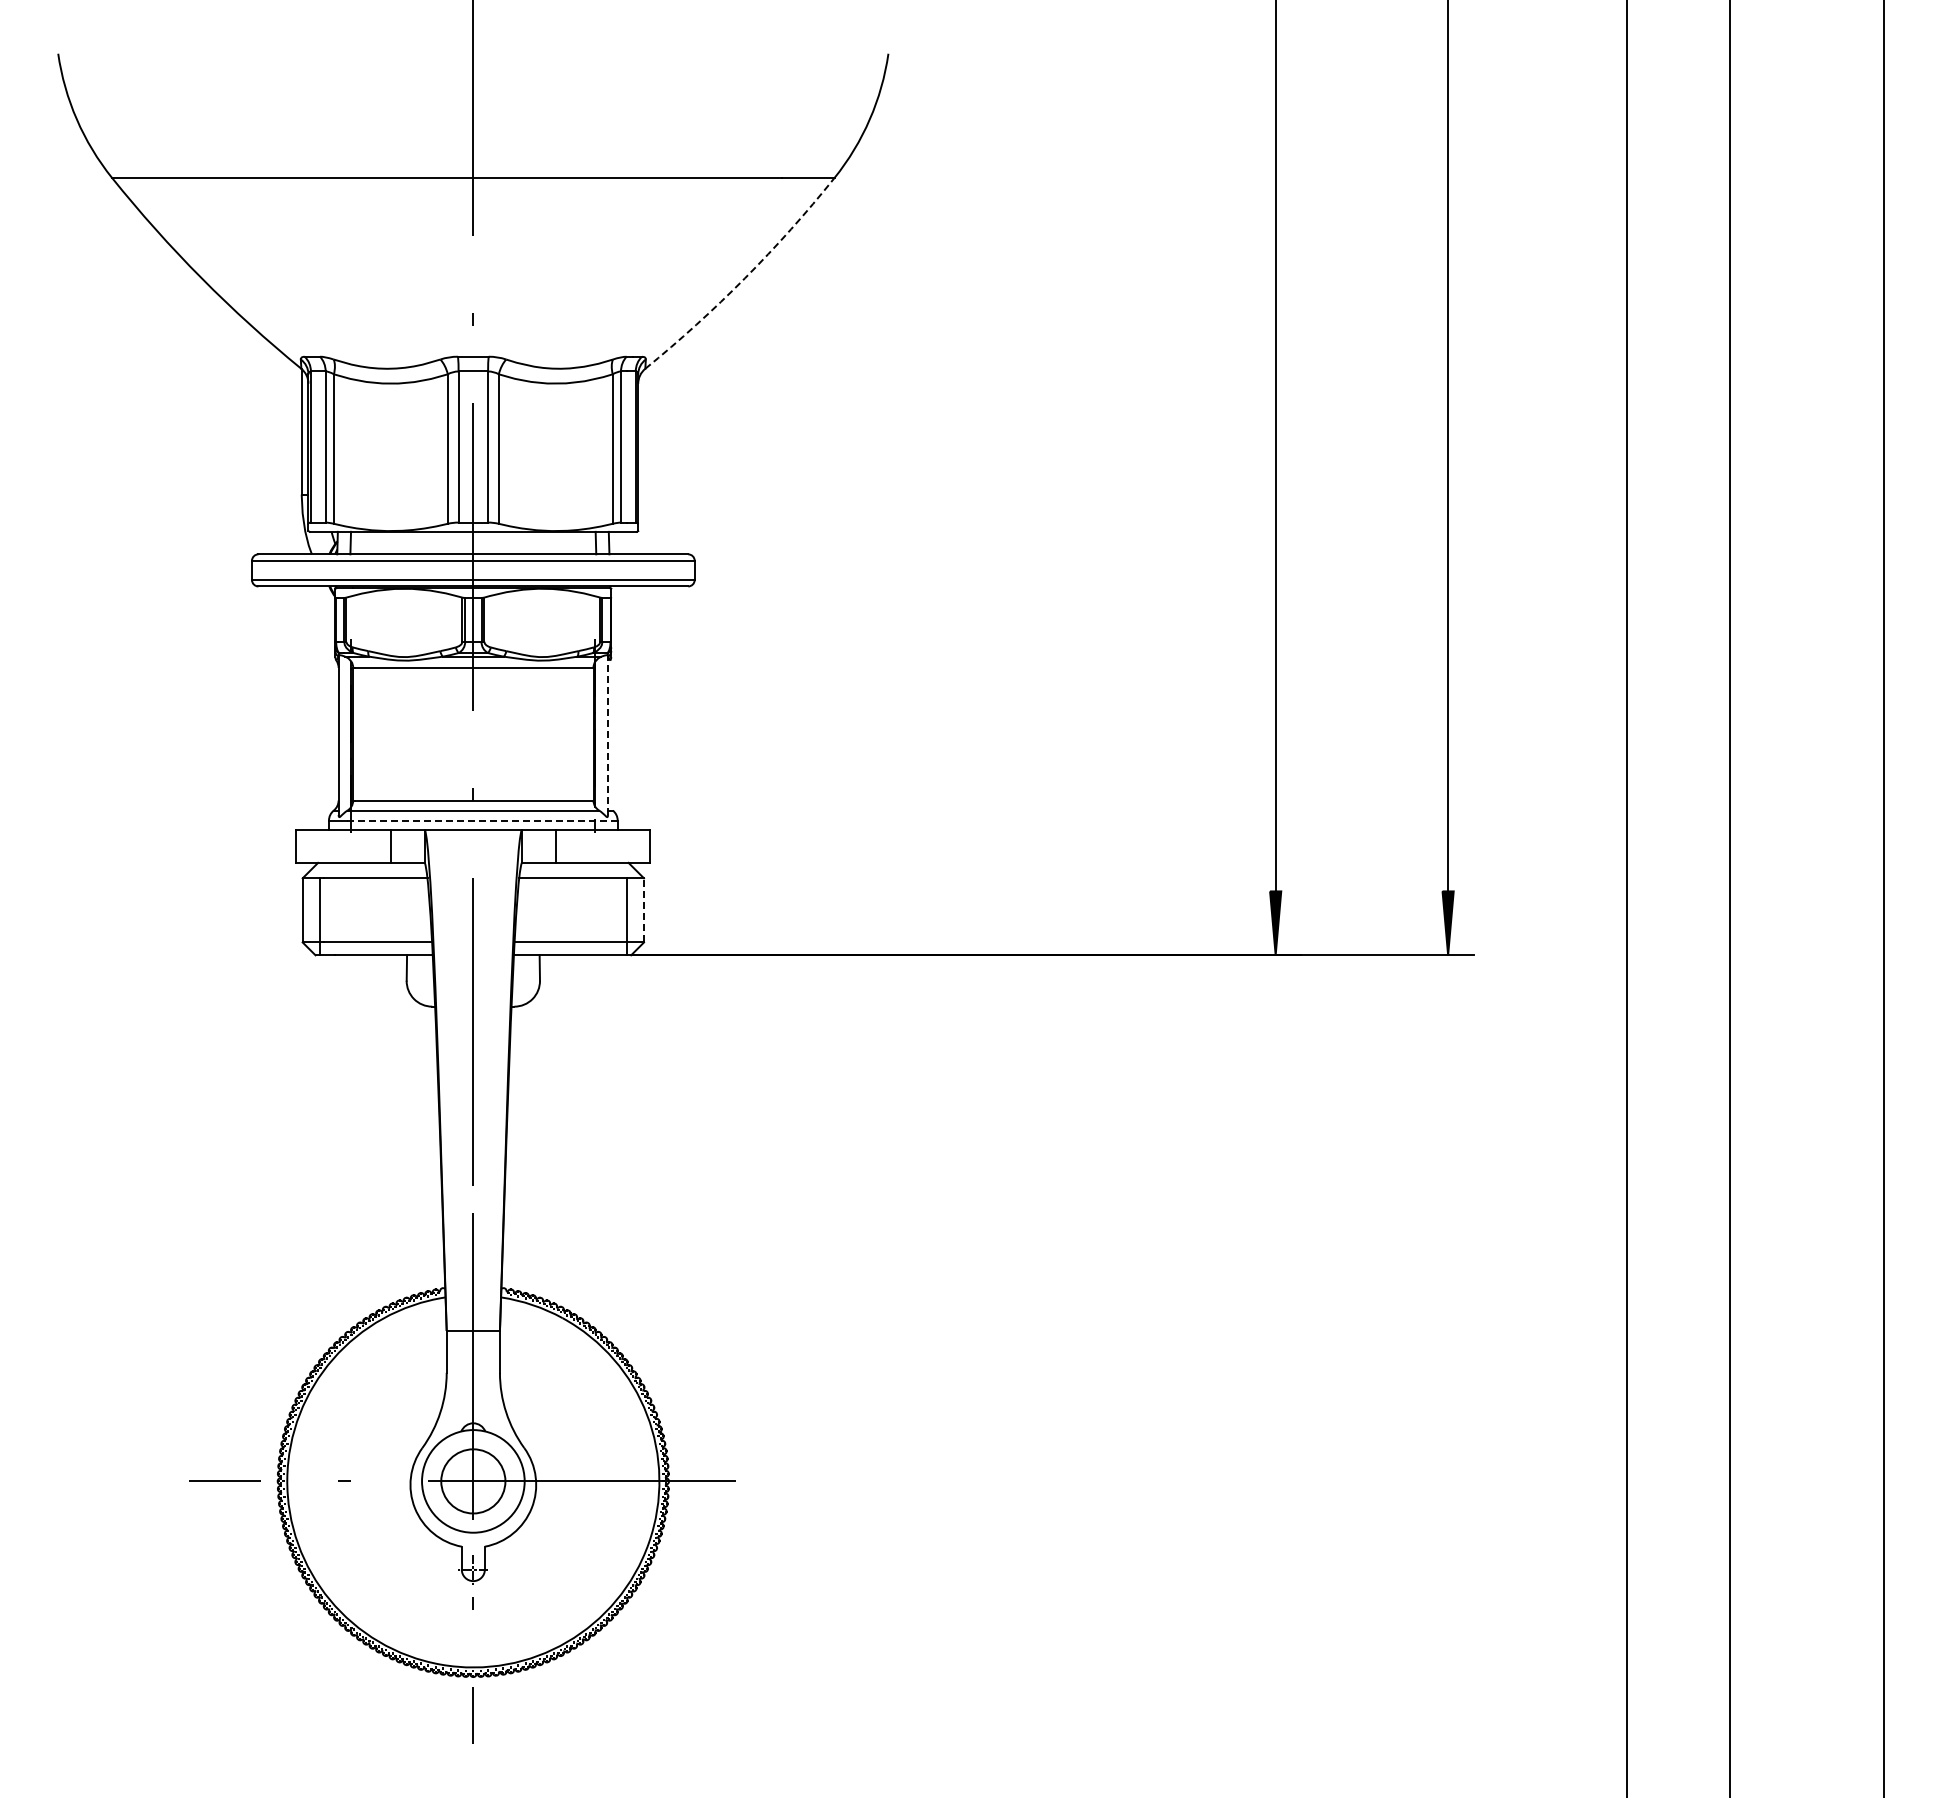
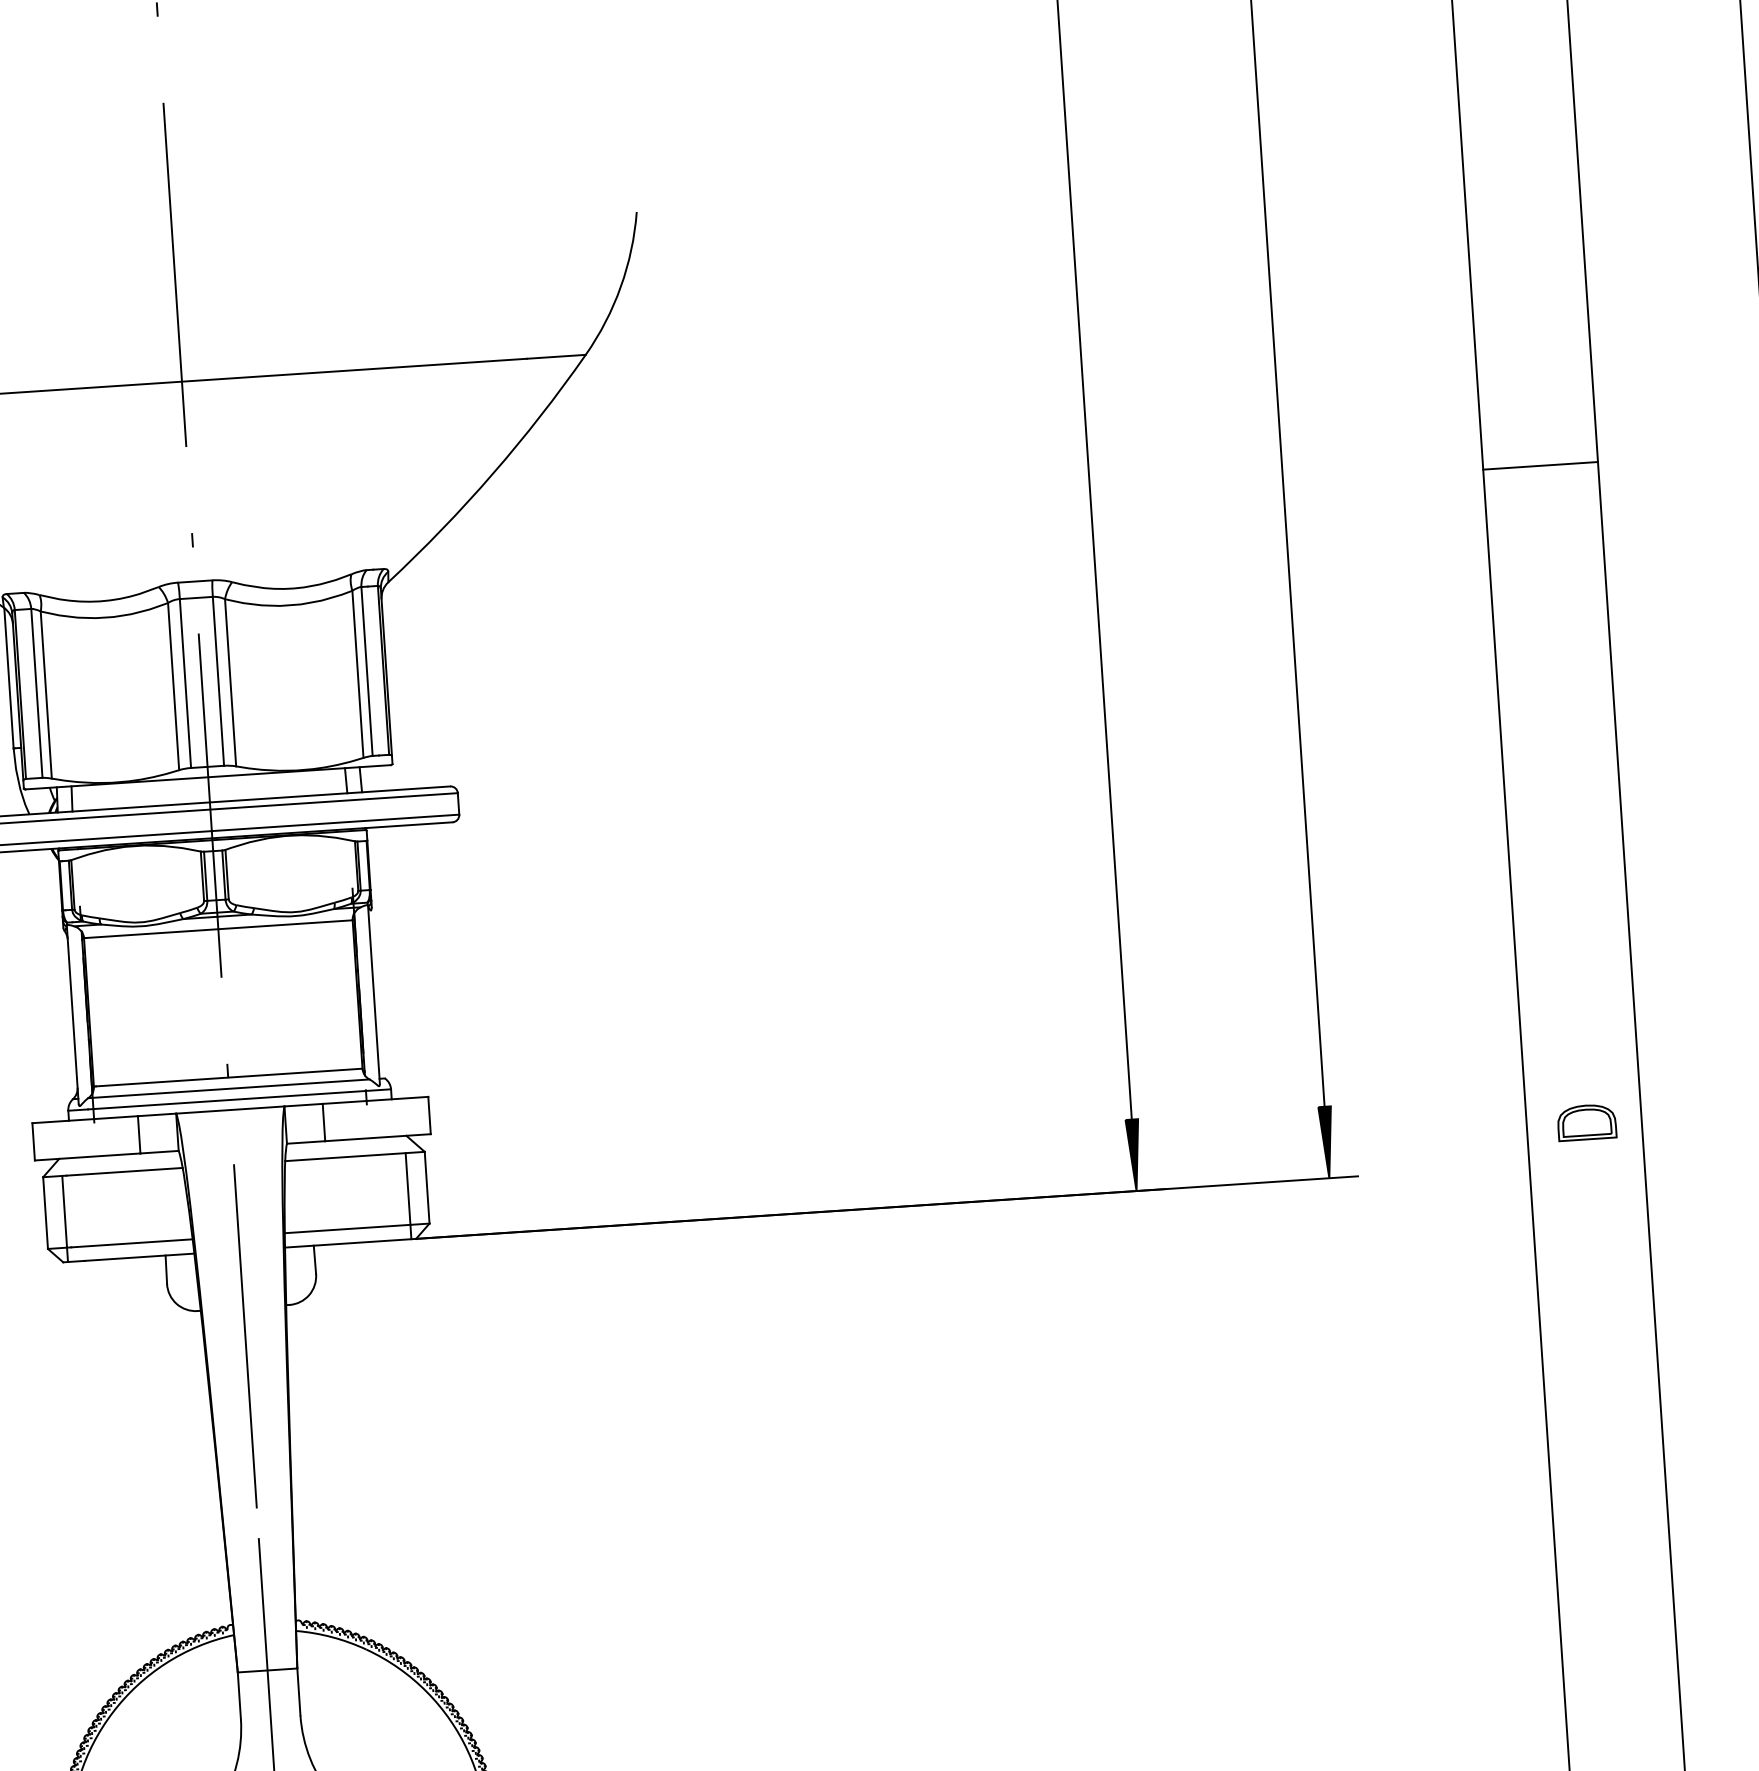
arc: (744, 278) -> (492, 473), dashed -> solid
line: (1678, 333) -> (1540, 466), added
line: (608, 735) -> (374, 994), dashed -> solid
line: (482, 820) -> (239, 1099), dashed -> solid
line: (644, 909) -> (427, 1186), dashed -> solid
part: (1680, 920) -> (1586, 1122), added

